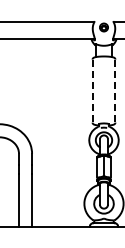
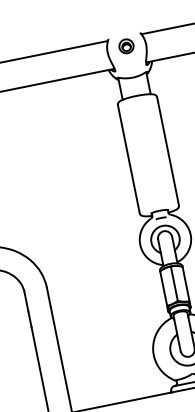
line: (92, 91) -> (128, 159), dashed -> solid
line: (115, 91) -> (168, 152), dashed -> solid

